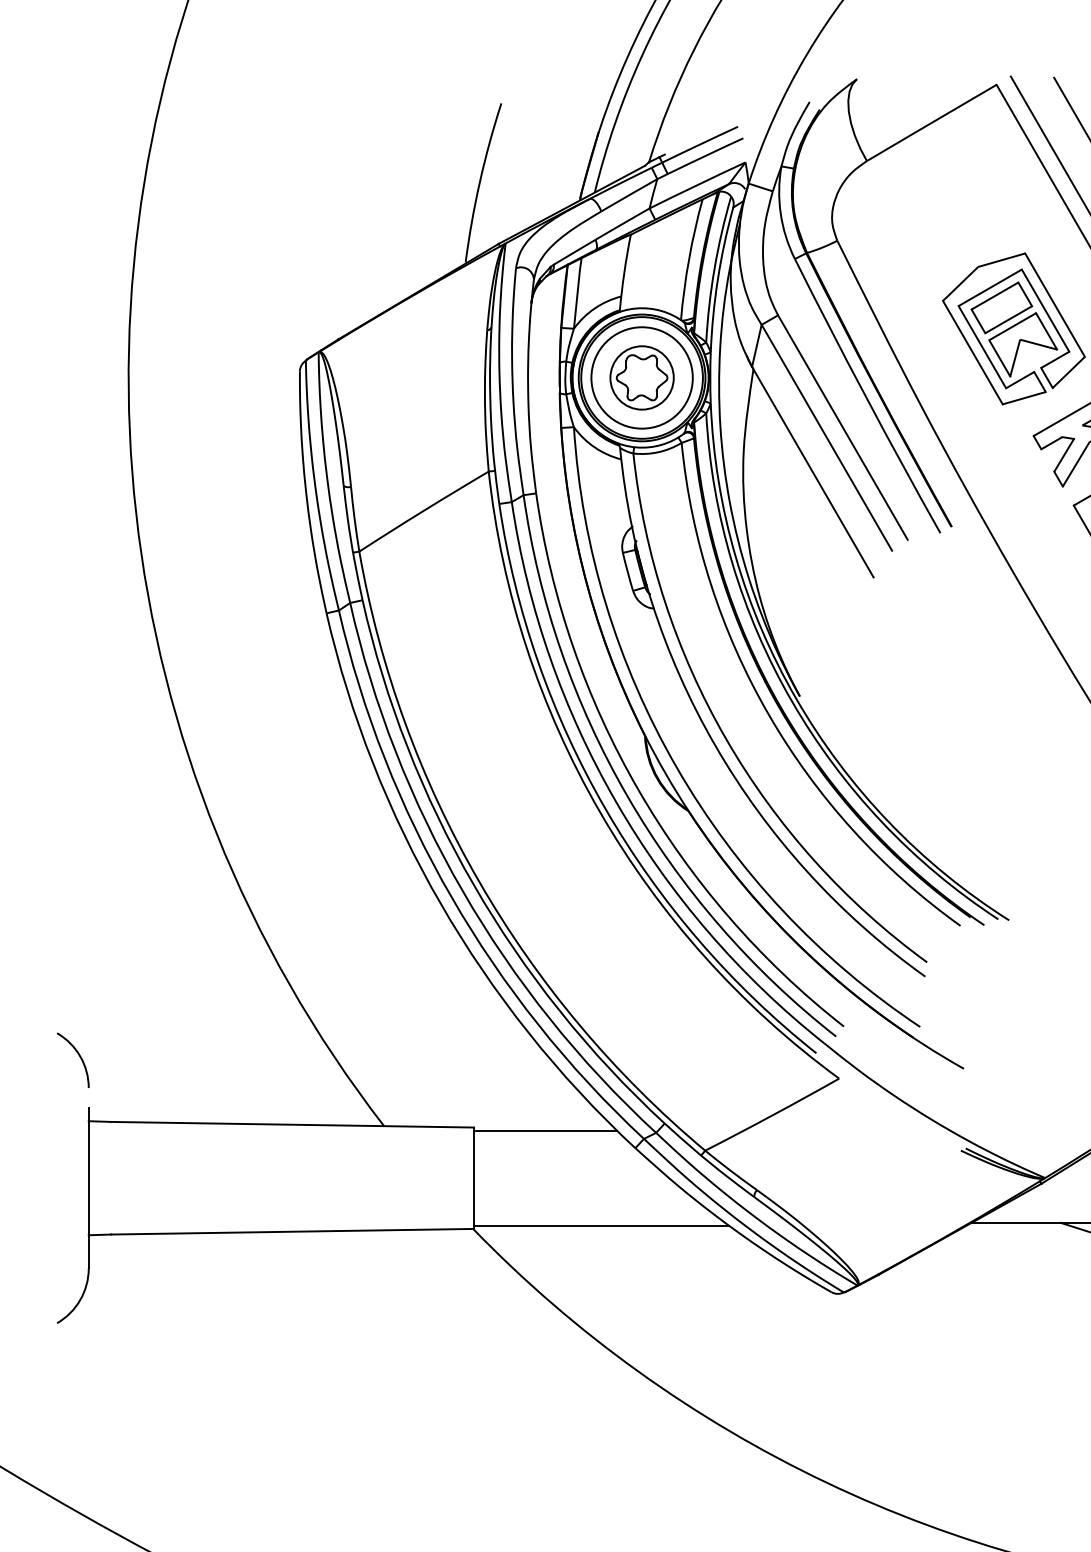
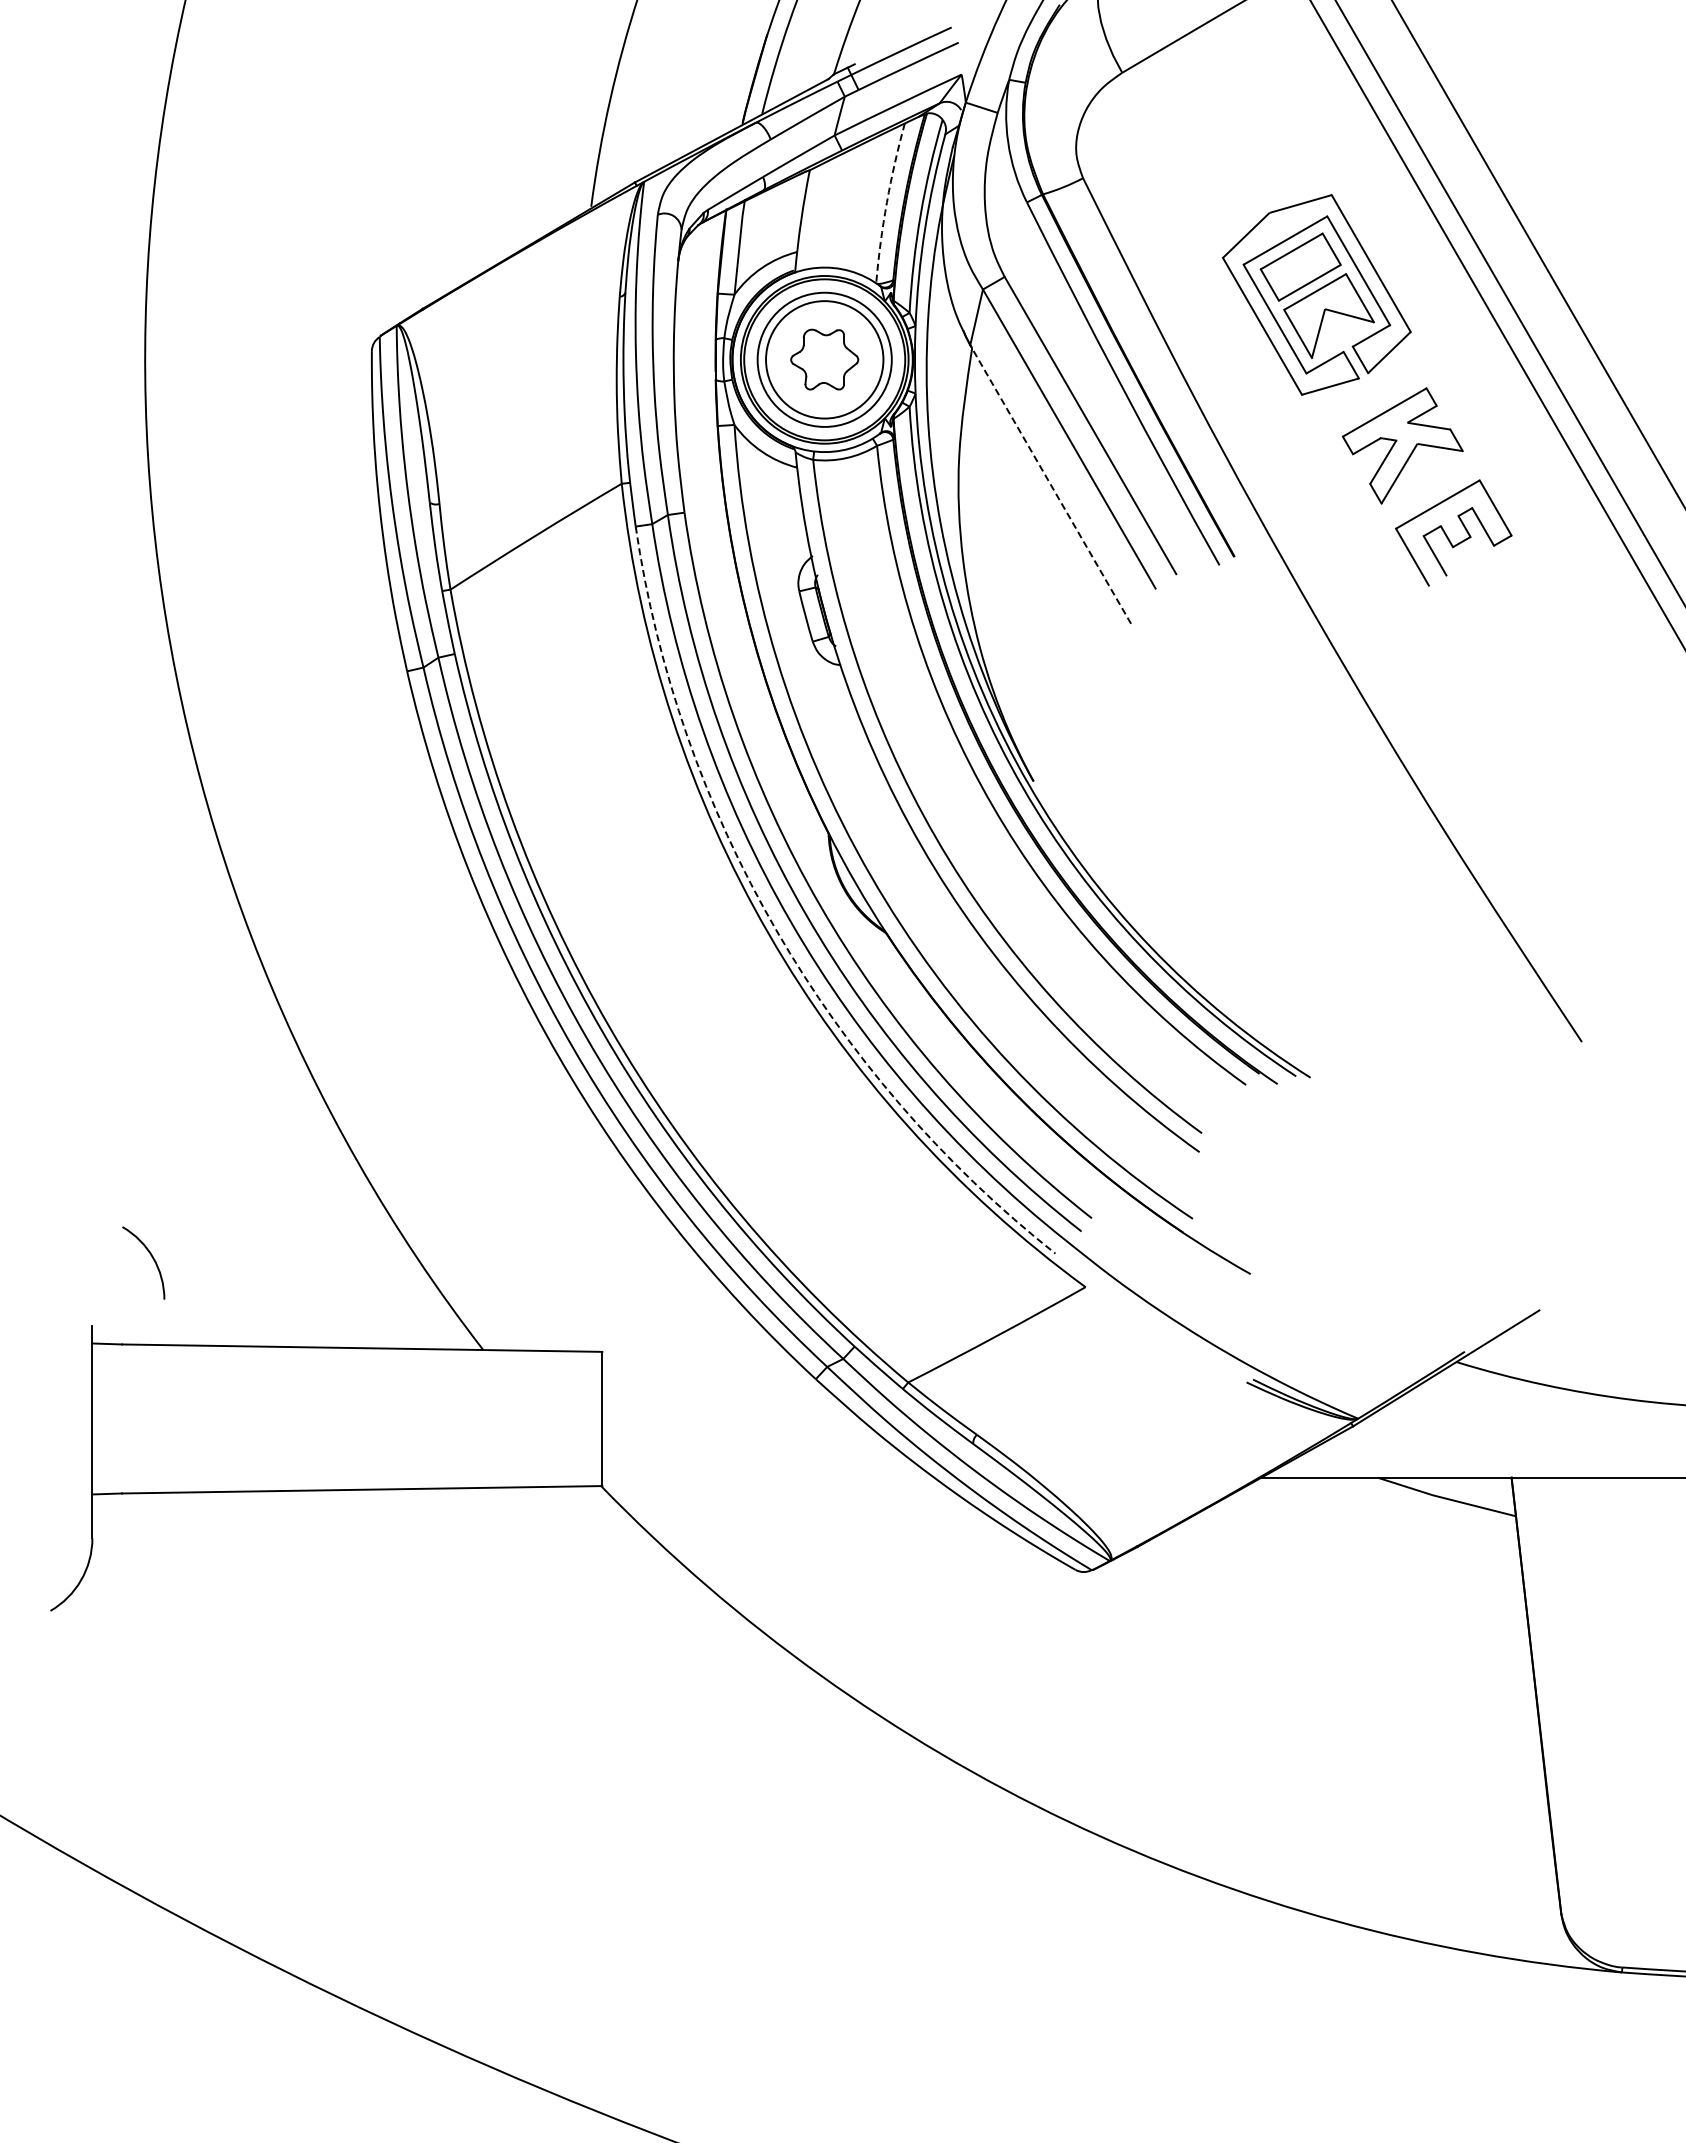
arc: (688, 259) -> (886, 202), solid -> dashed
circle: (641, 377) -> (824, 359), size x1.4
line: (812, 472) -> (1050, 484), solid -> dashed
arc: (605, 809) -> (776, 930), solid -> dashed
arc: (79, 1056) -> (151, 1257), moved
line: (545, 1131) -> (696, 1356), removed
line: (601, 1225) -> (771, 1481), removed

